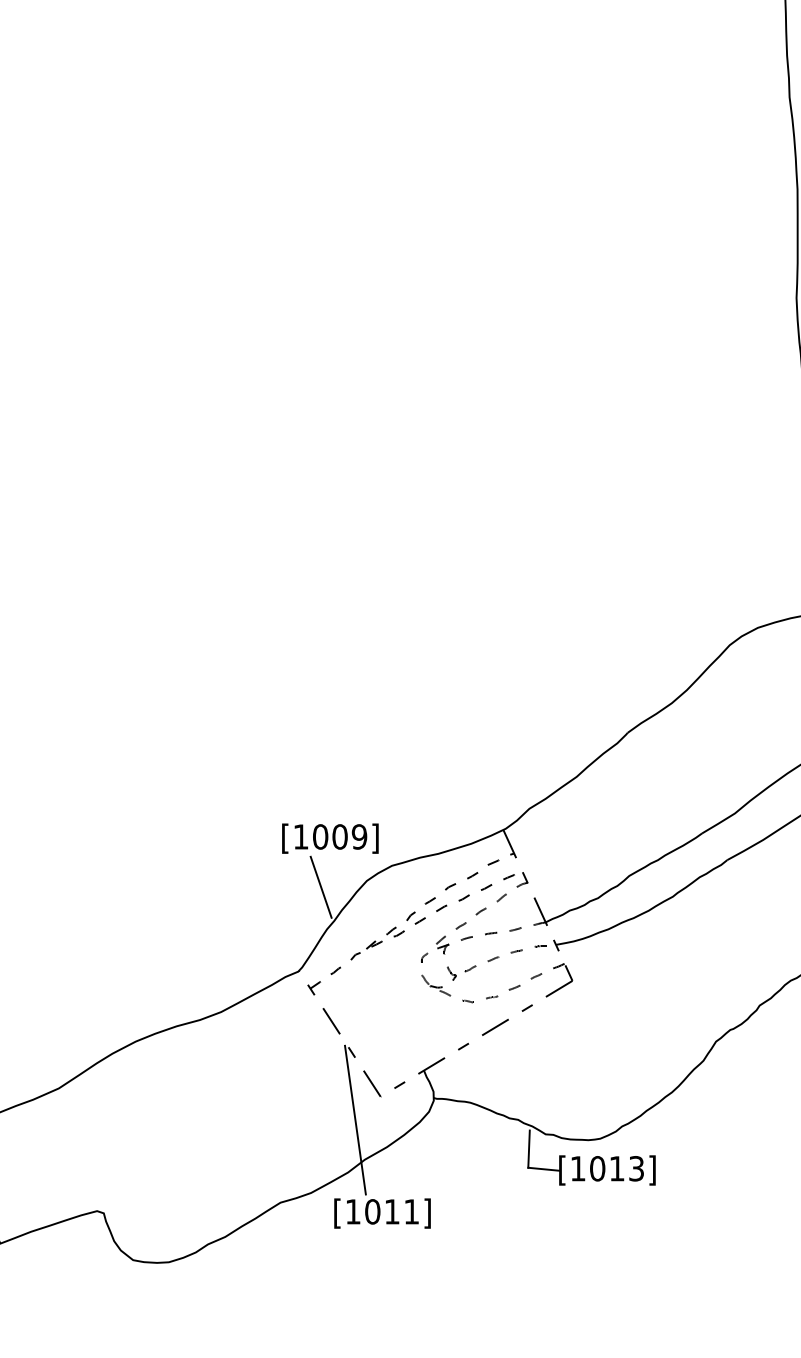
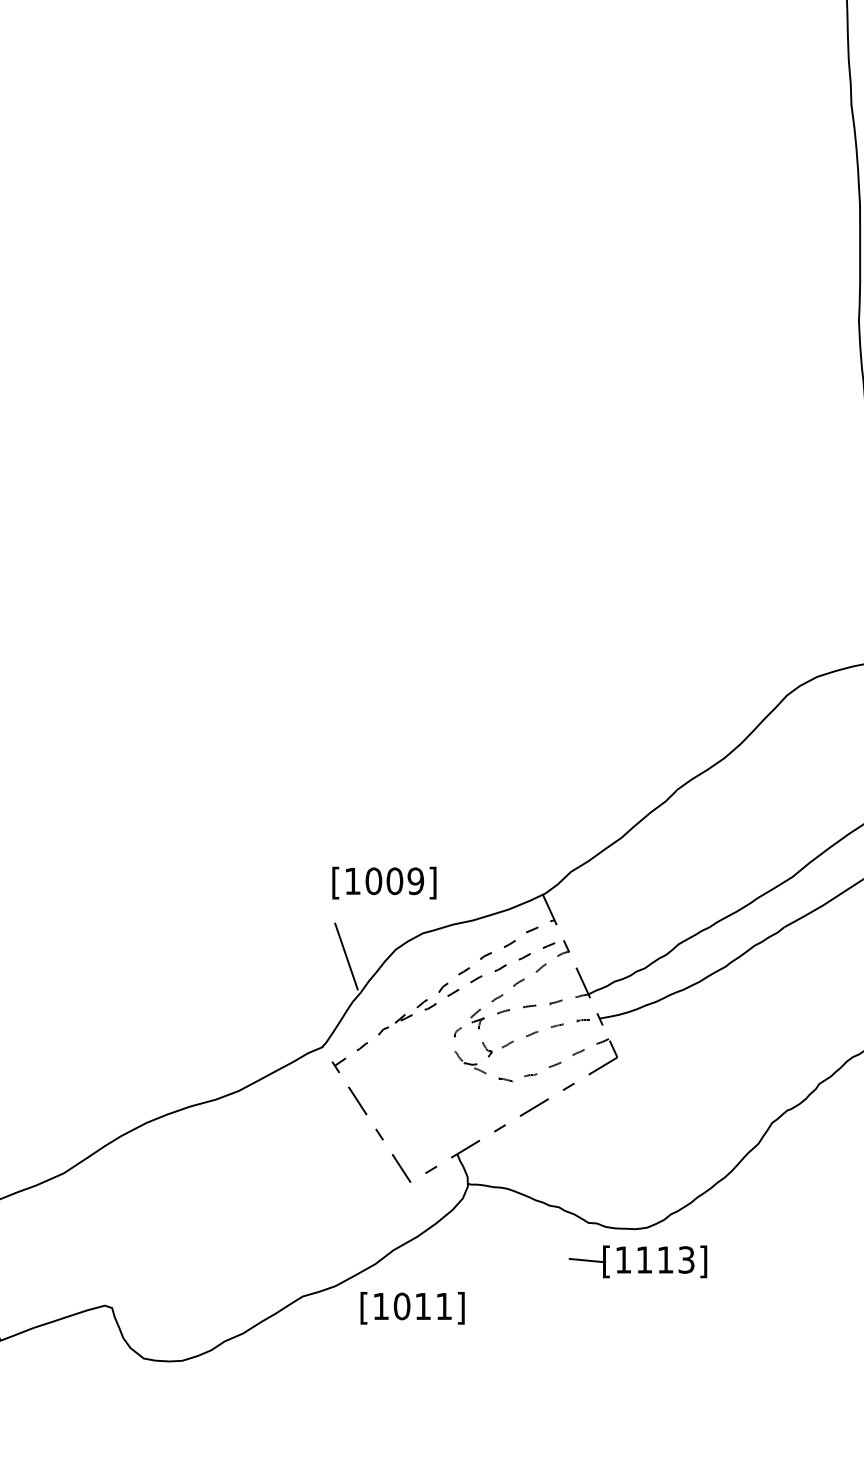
text: (330, 838) -> (384, 882), moved
line: (355, 1120) -> (383, 1207), removed
line: (528, 1148) -> (570, 1238), removed
text: (597, 1168) -> (644, 1259), [1013] -> [1113]

